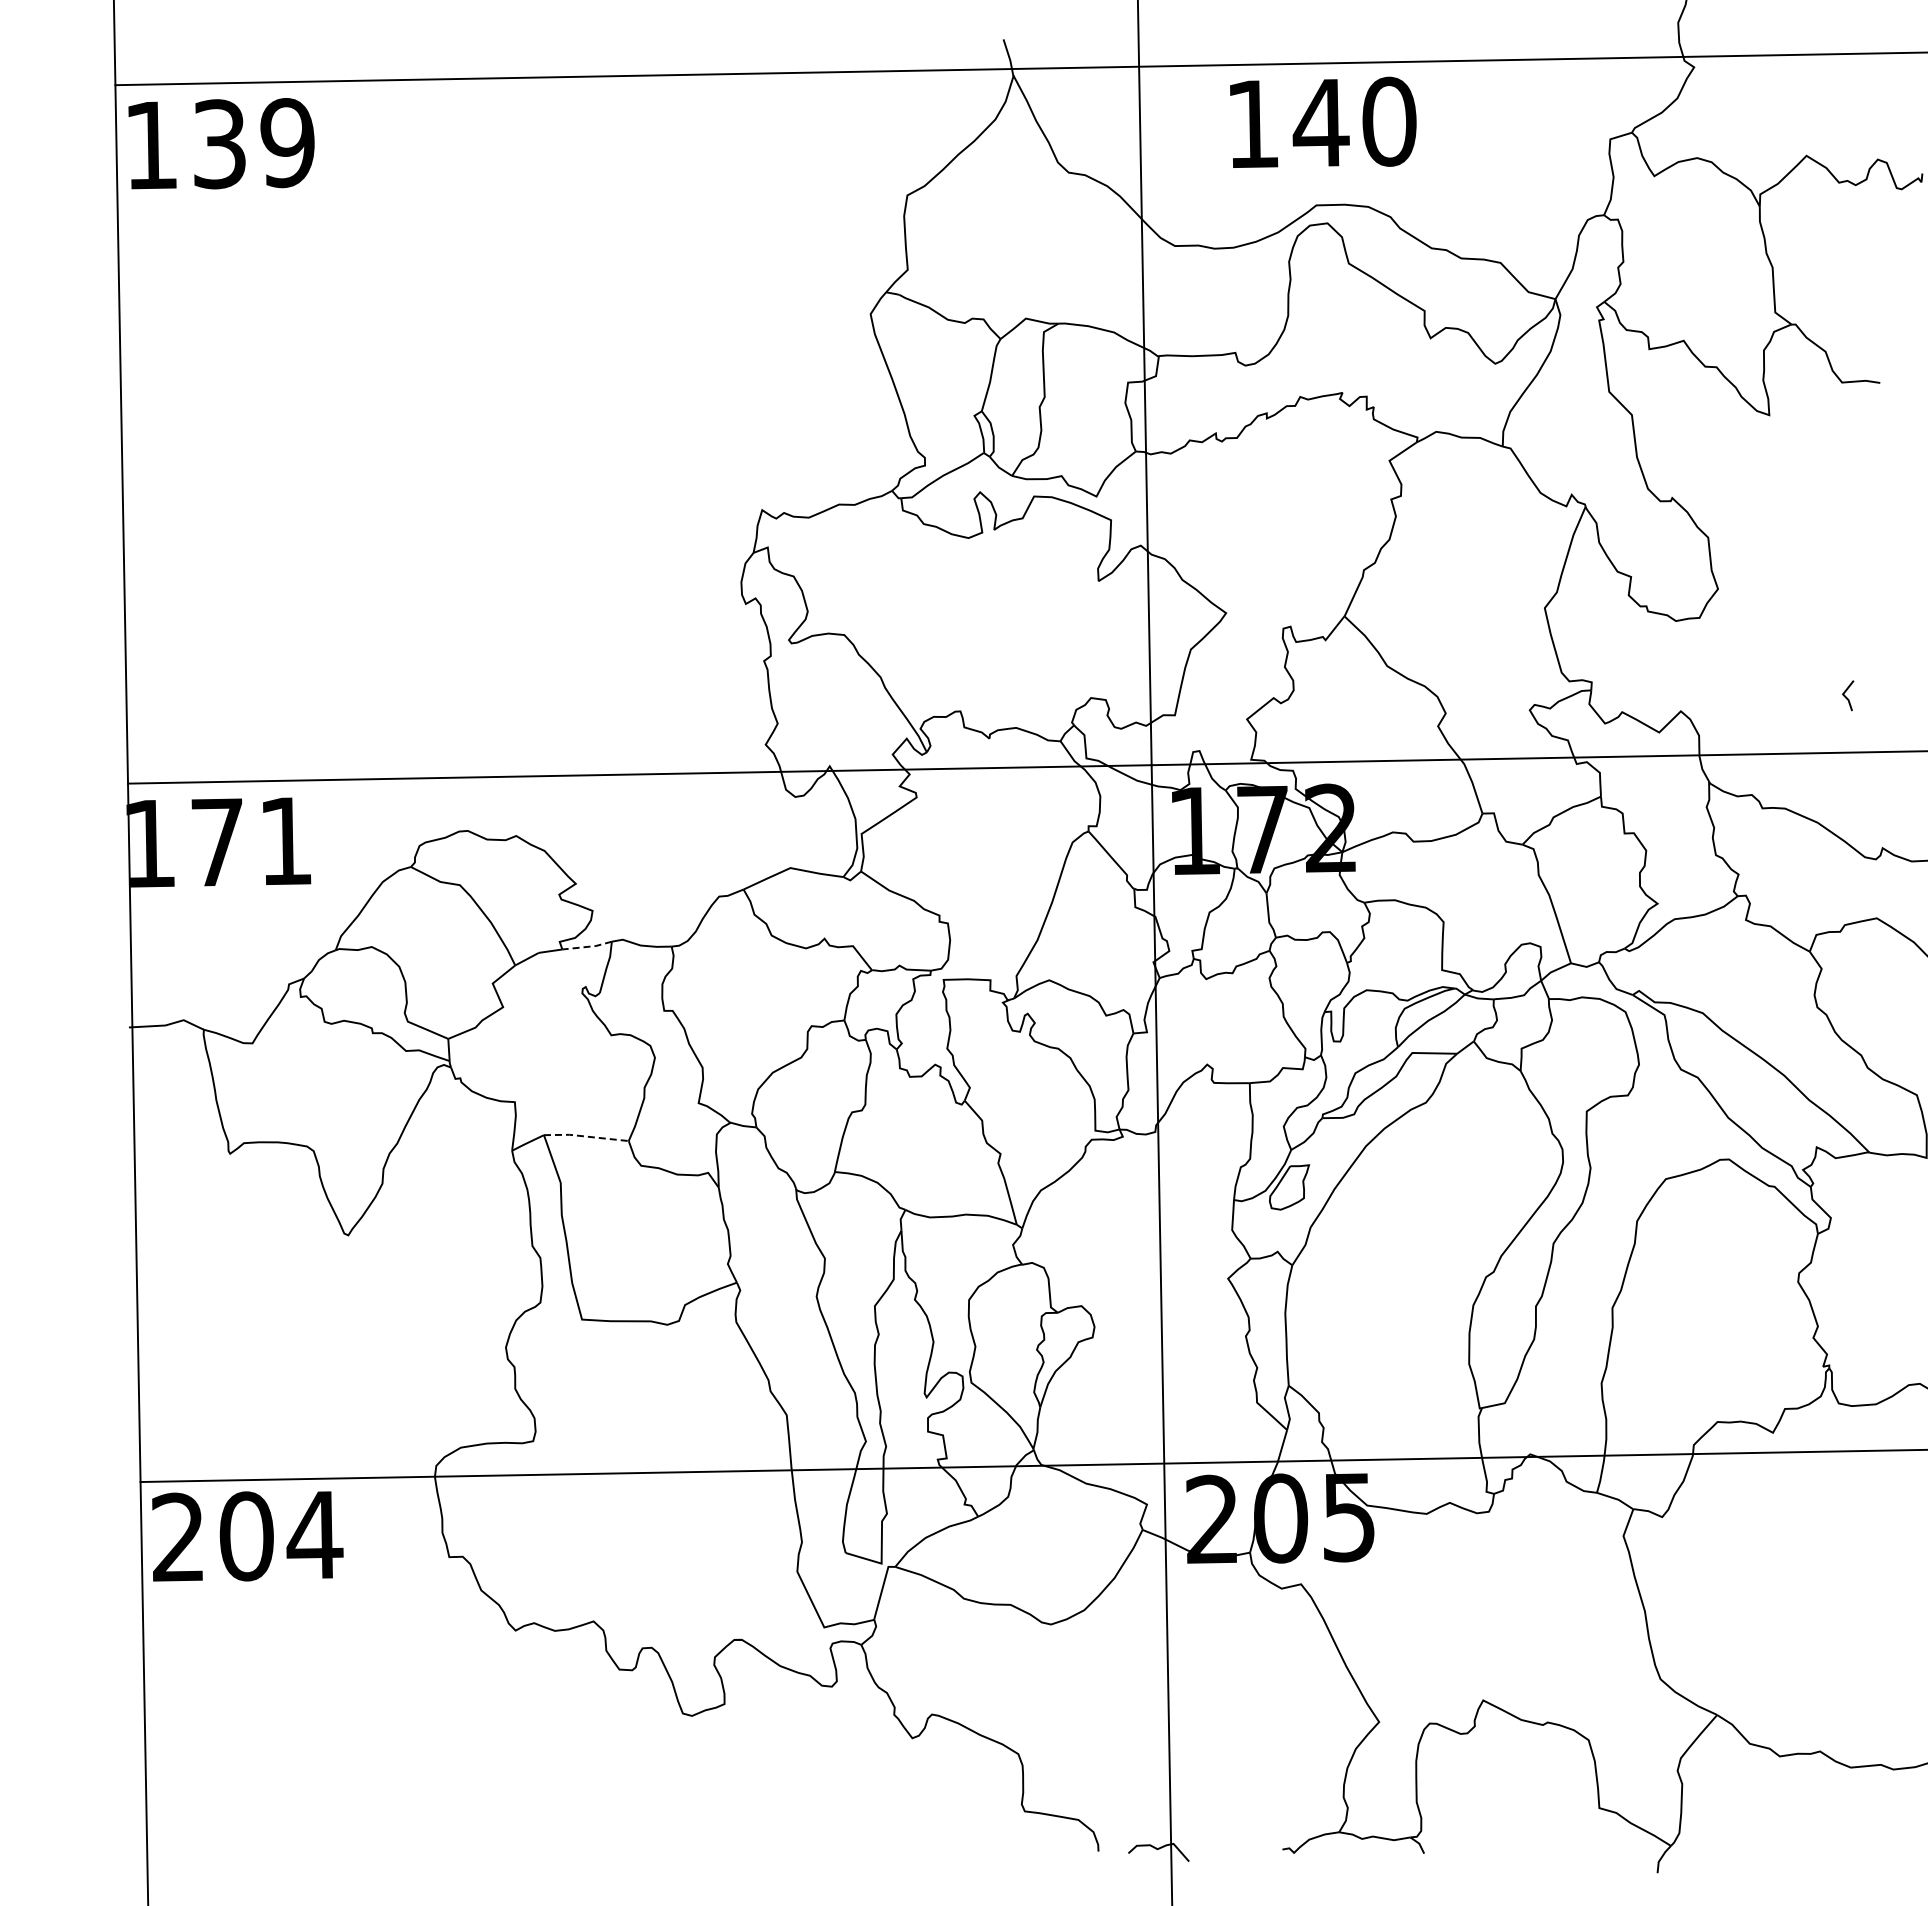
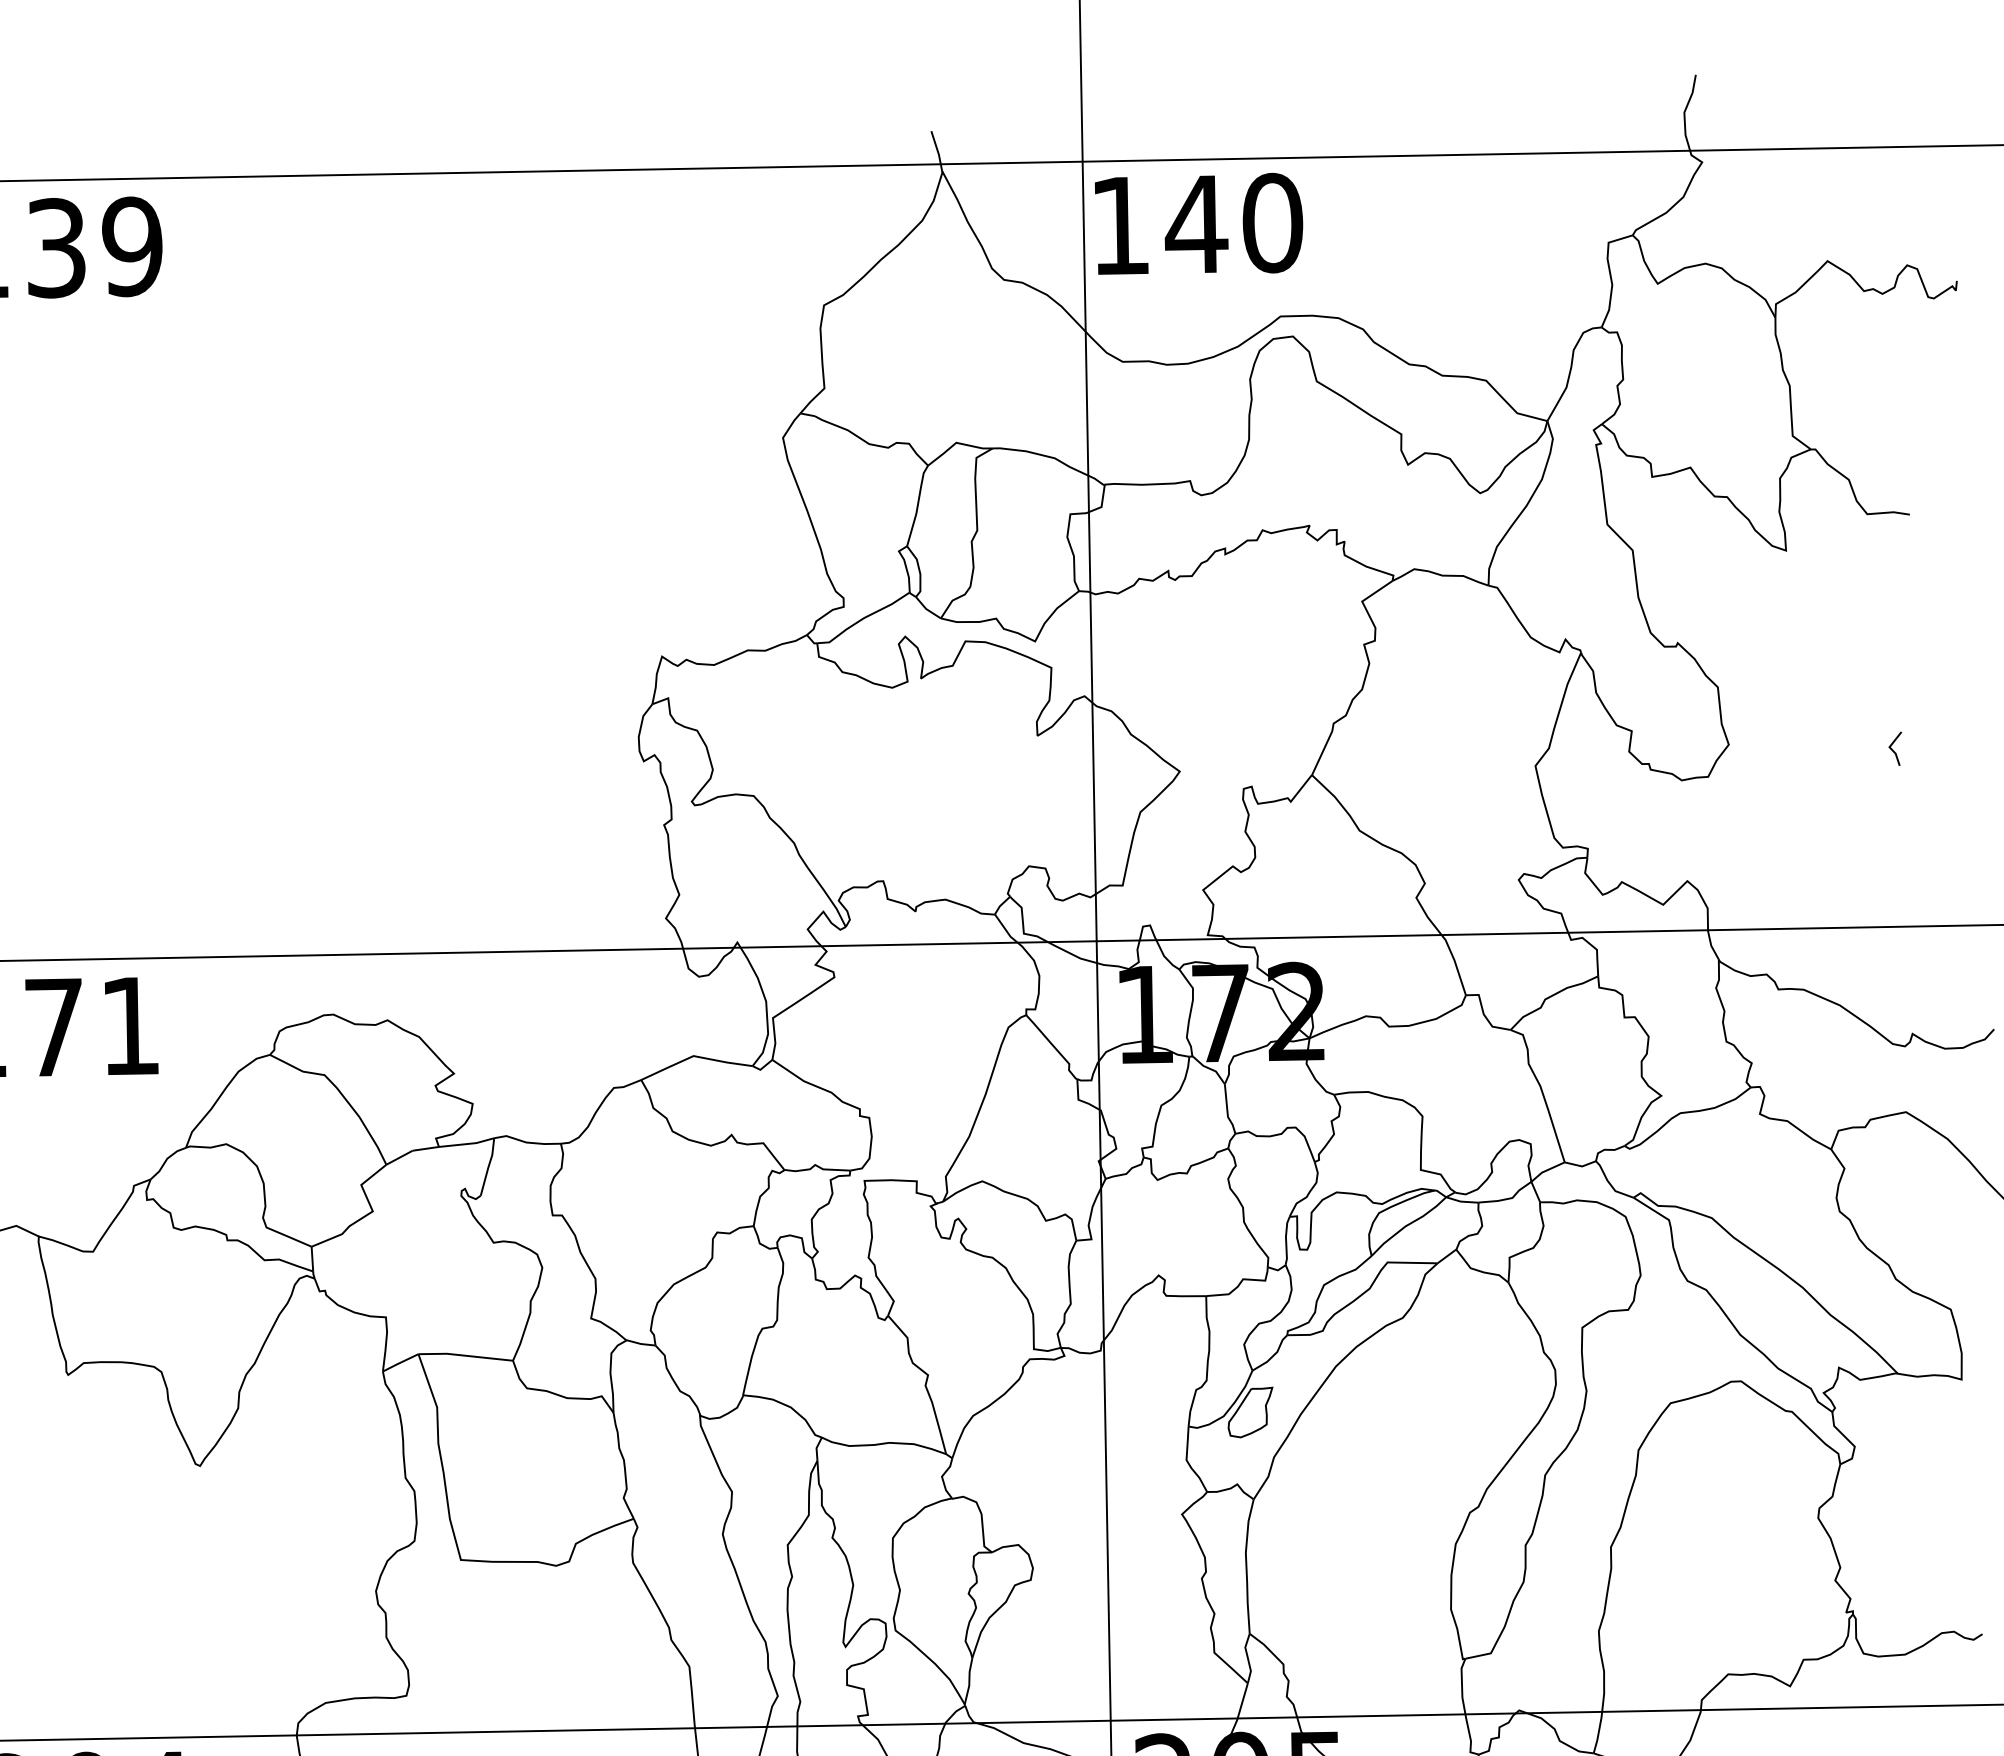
text: (1323, 121) -> (1199, 222), moved
line: (1846, 696) -> (1893, 749), moved
line: (588, 946) -> (468, 1143), dashed -> solid
line: (586, 1136) -> (465, 1355), dashed -> solid

